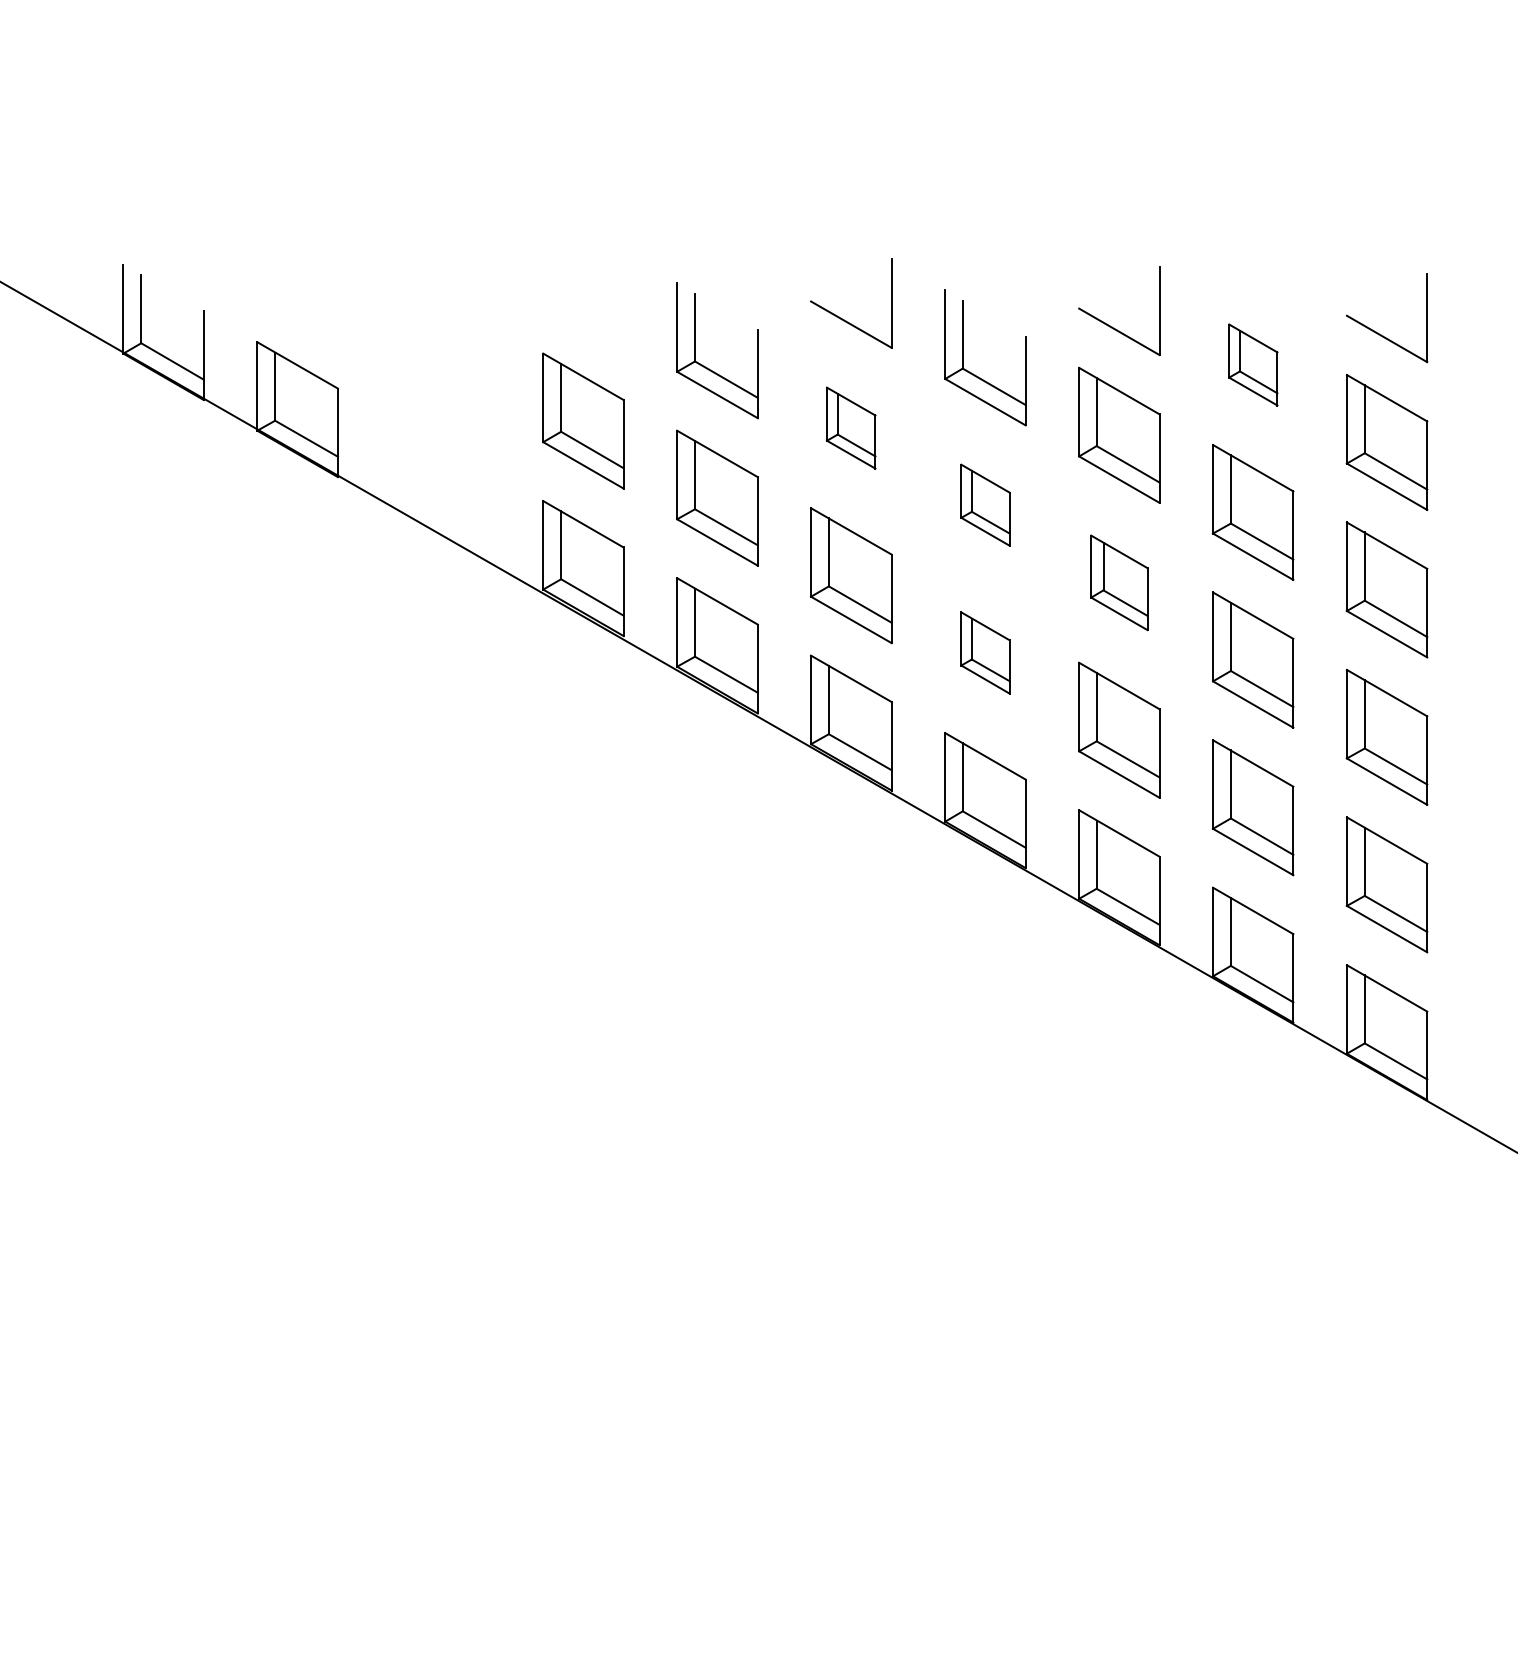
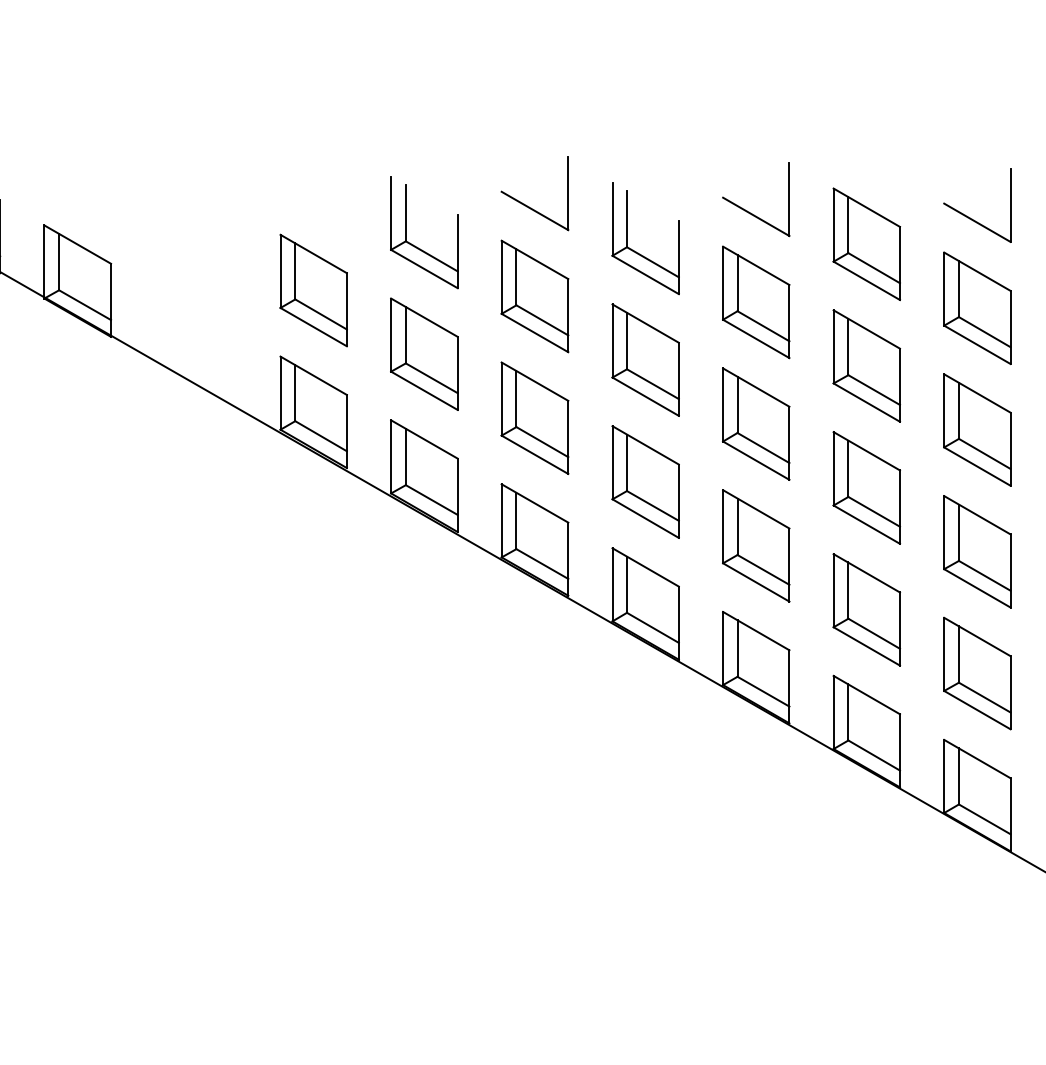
part: (1253, 364) -> (867, 243), size x1.67
part: (850, 427) -> (534, 295), size x1.67
part: (985, 504) -> (645, 359), size x1.67
part: (1119, 582) -> (756, 423), size x1.43
part: (985, 652) -> (645, 481), size x1.67

